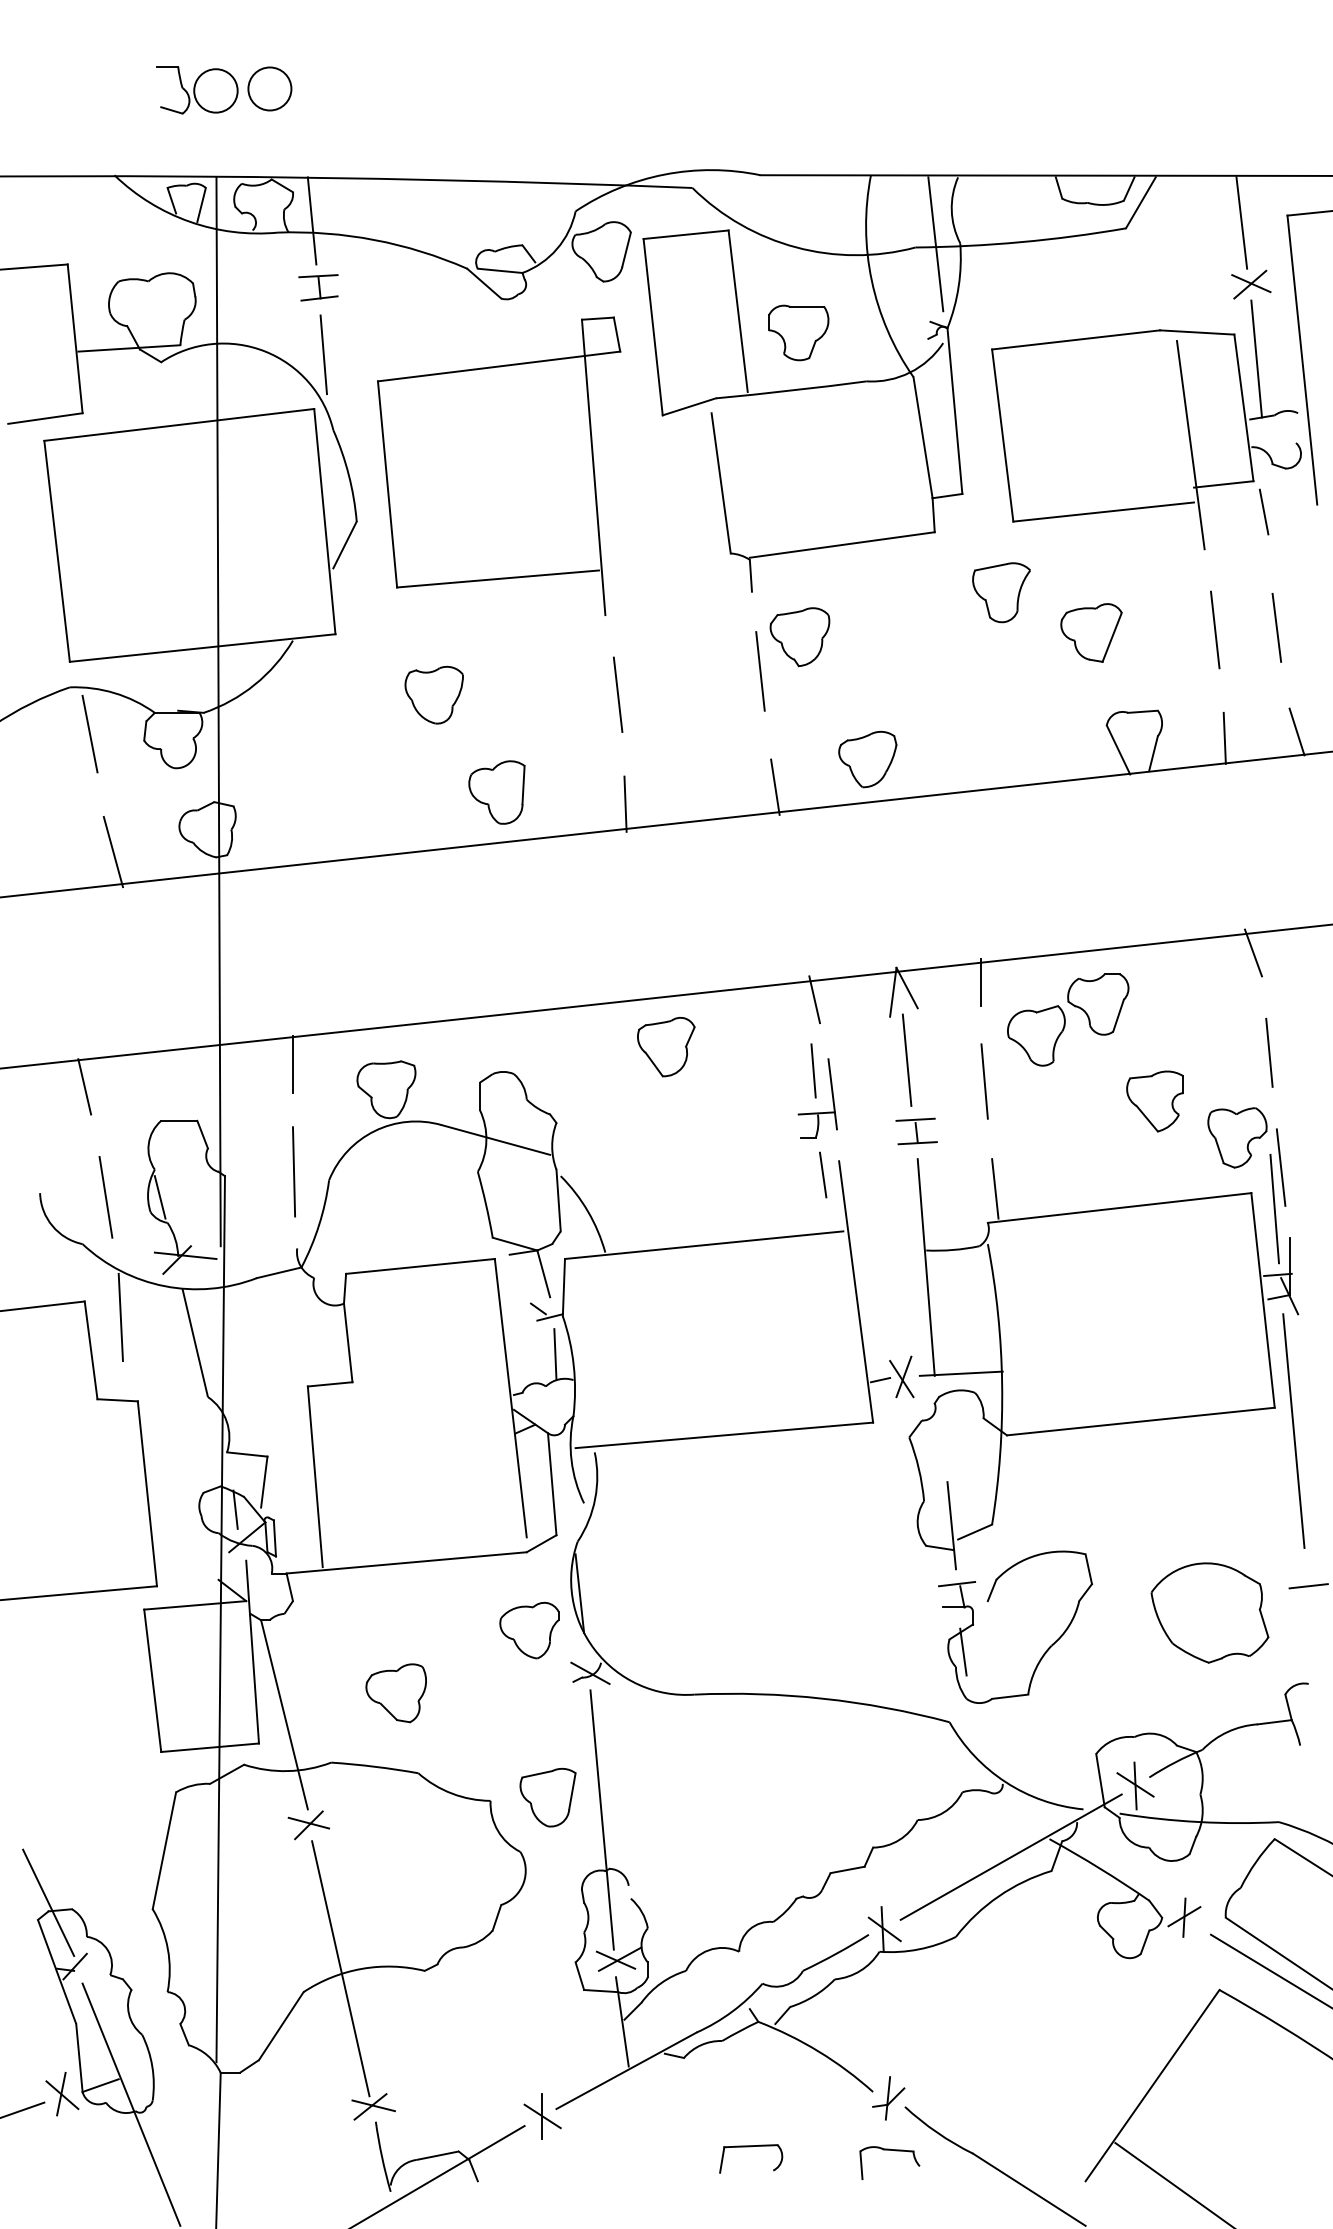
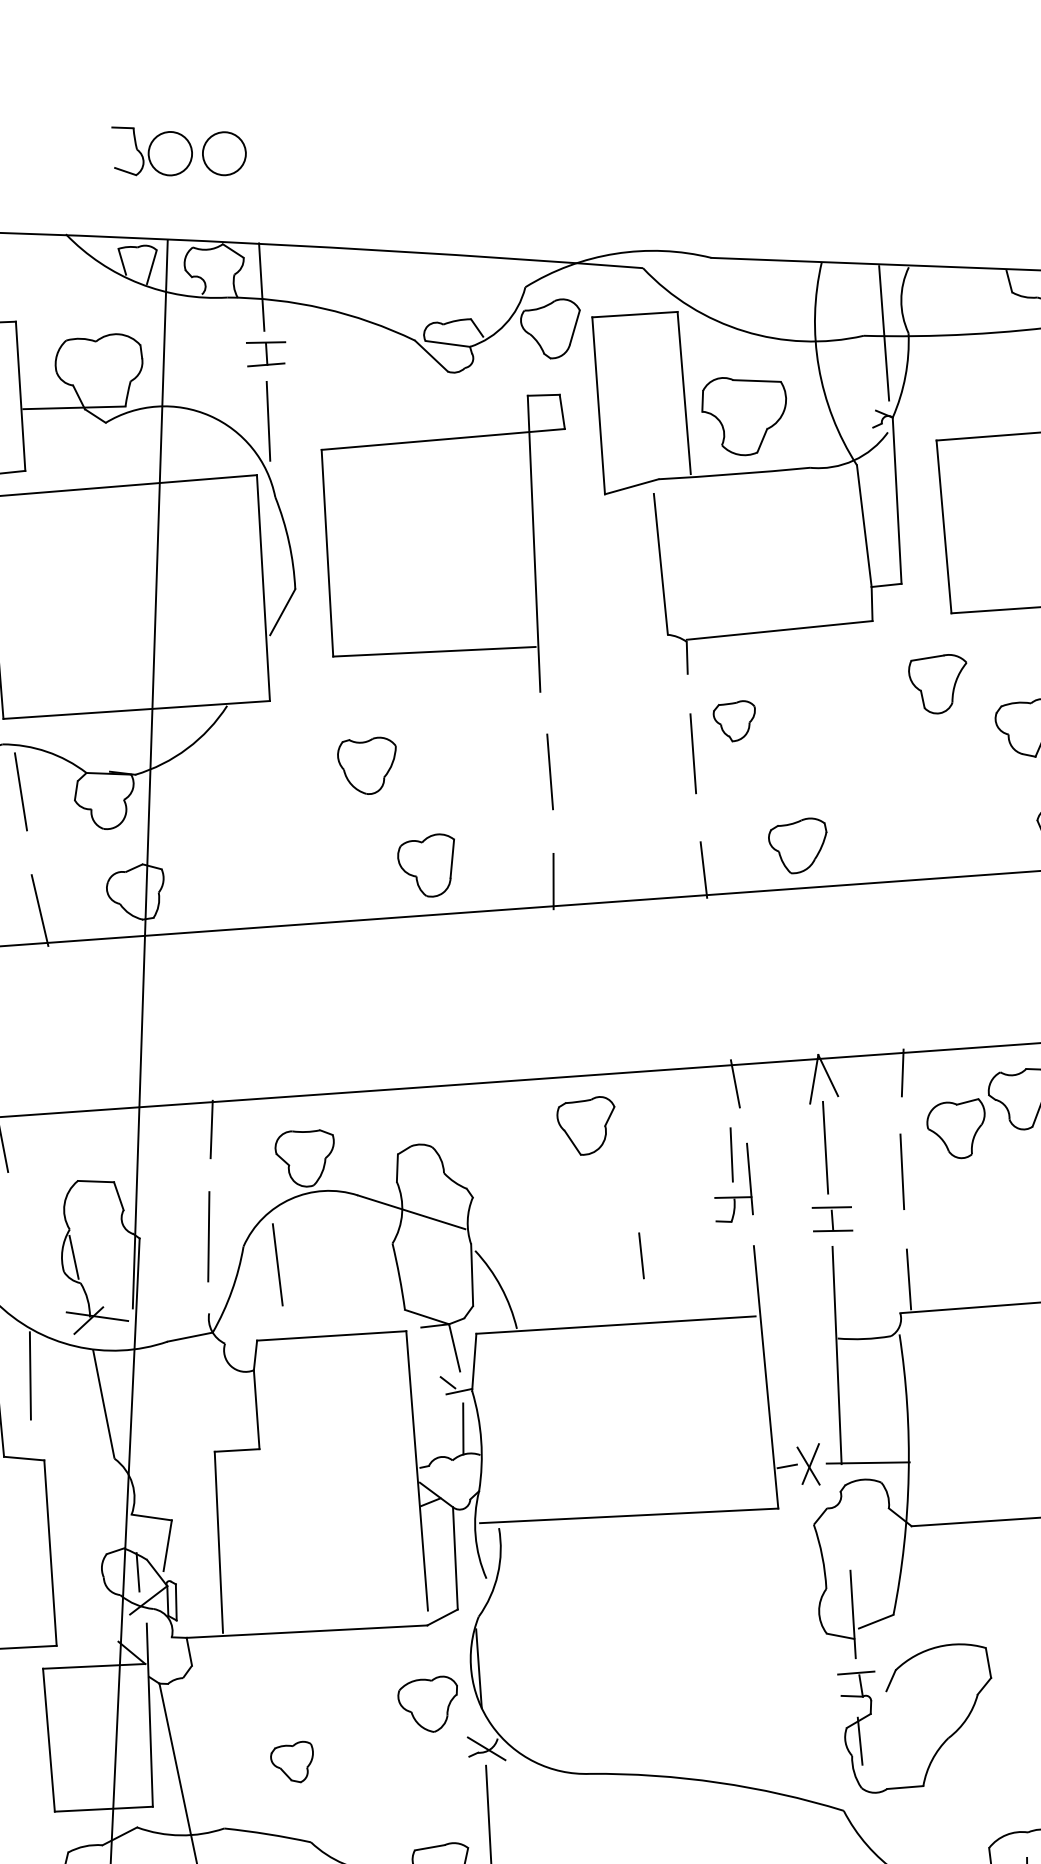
part: (798, 332) -> (743, 416), size x1.4
part: (799, 637) -> (733, 721), size x0.7
line: (823, 1174) -> (641, 1255), moved
line: (105, 1197) -> (277, 1264), moved
part: (395, 1693) -> (291, 1761), size x0.7

